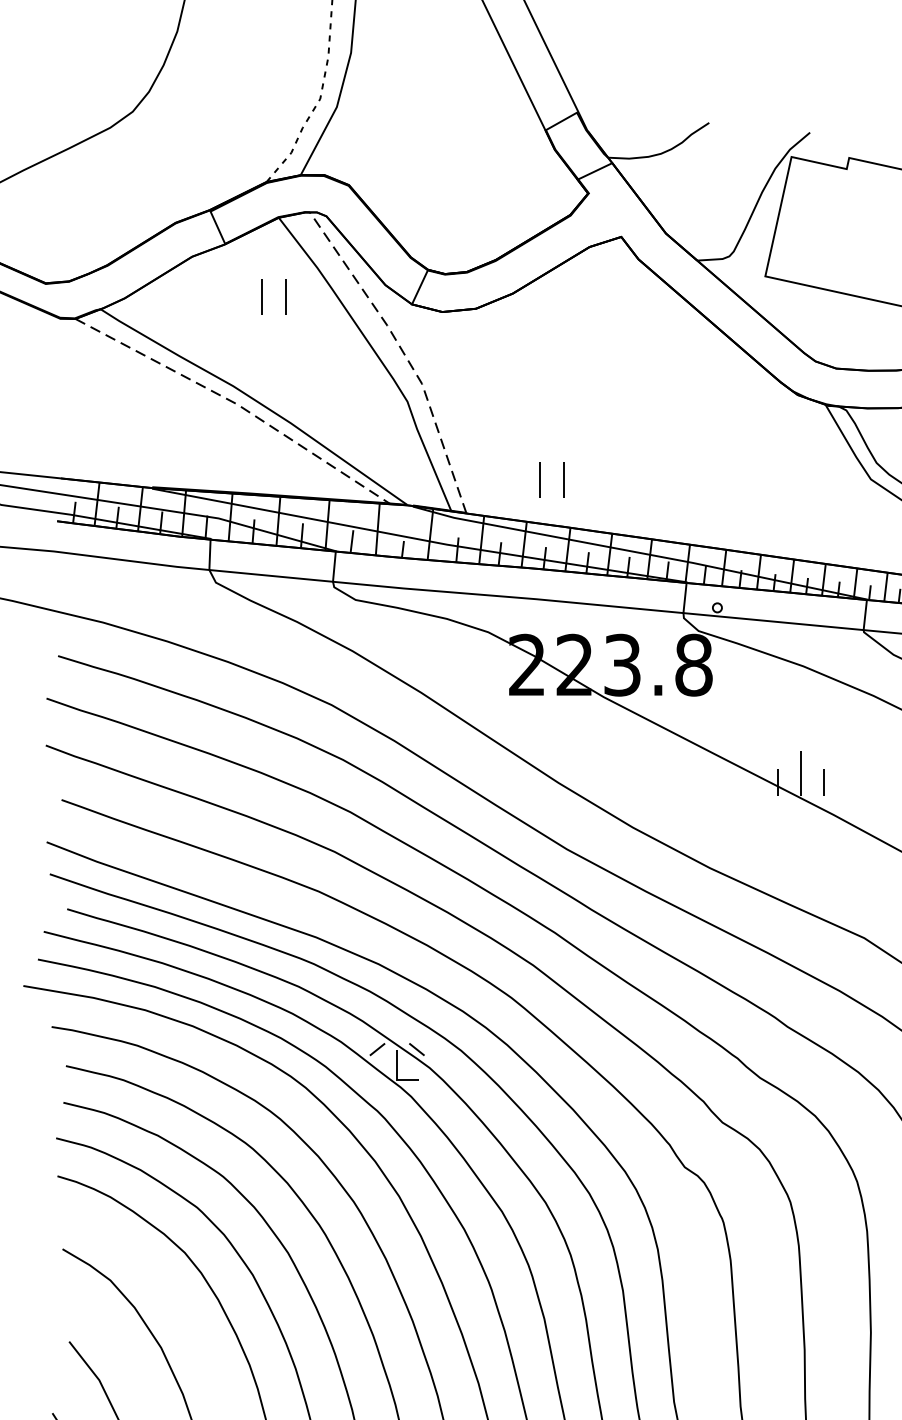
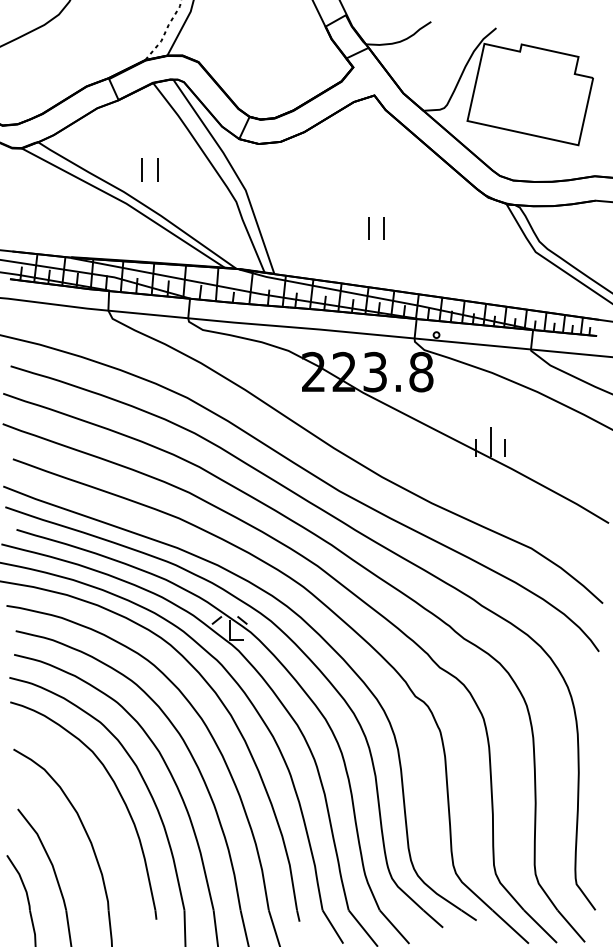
part: (262, 295) -> (142, 169), moved
line: (404, 354) -> (234, 171), dashed -> solid
line: (237, 404) -> (126, 203), dashed -> solid
part: (540, 479) -> (369, 228), moved

